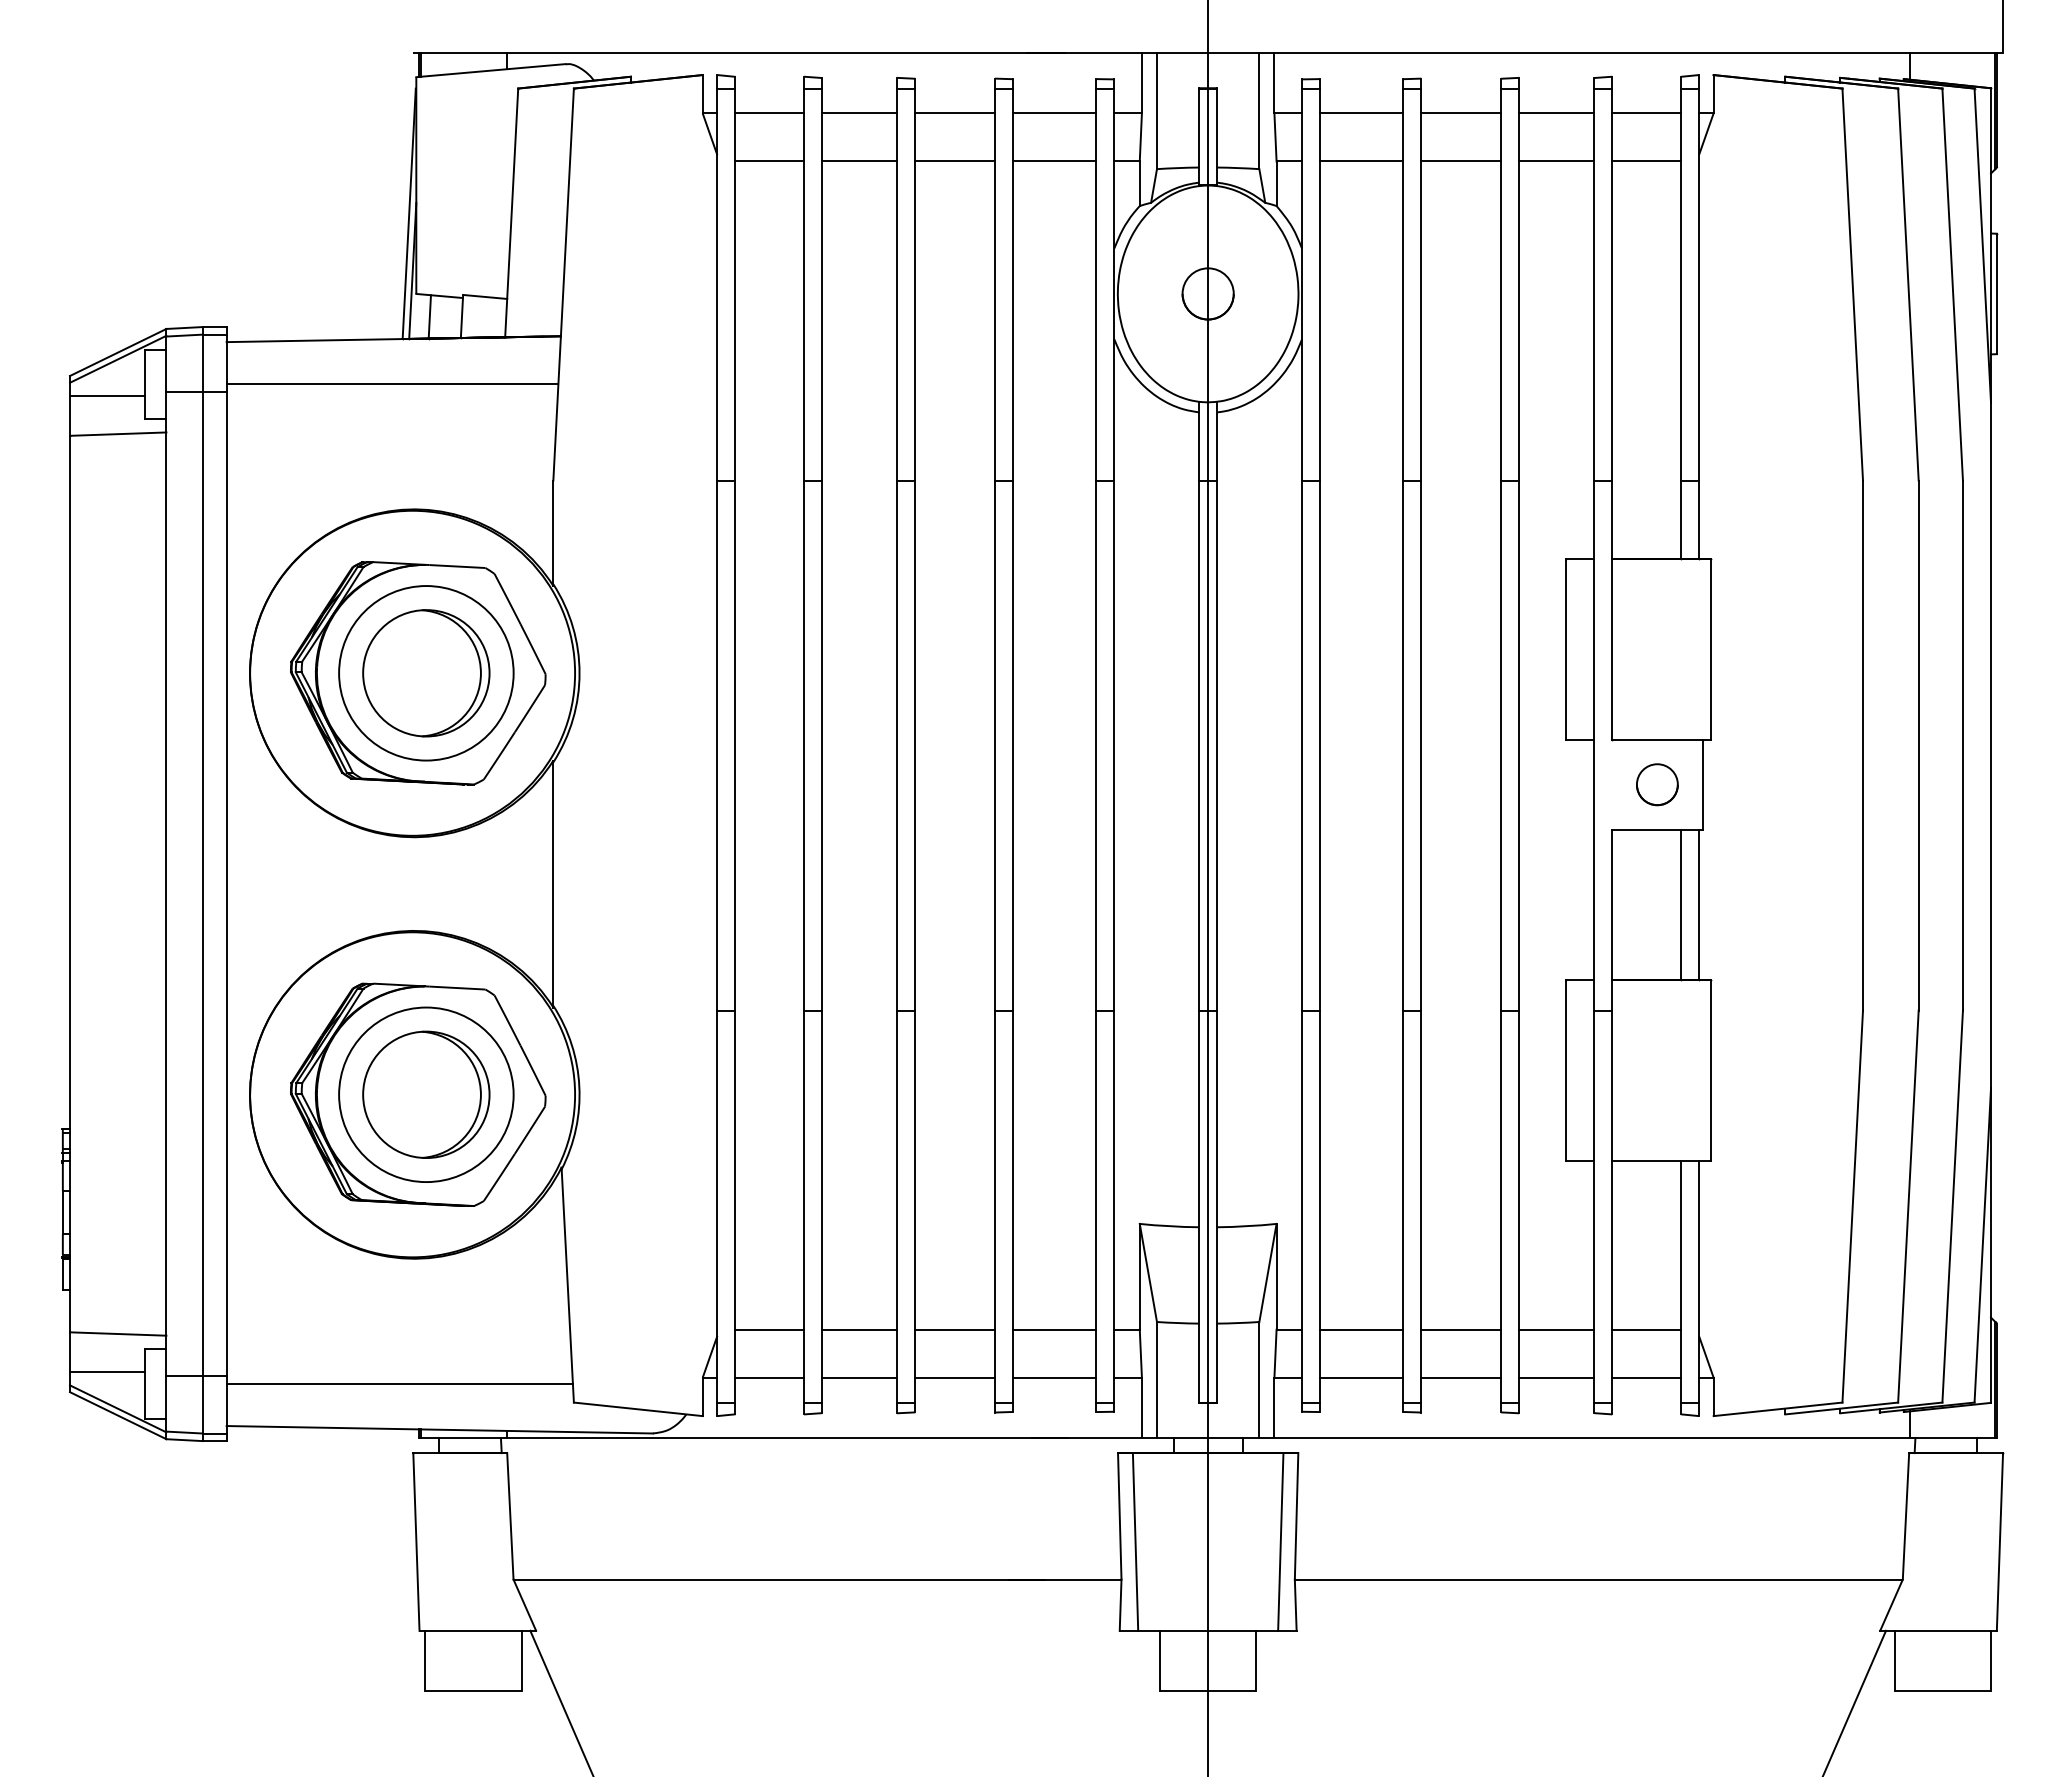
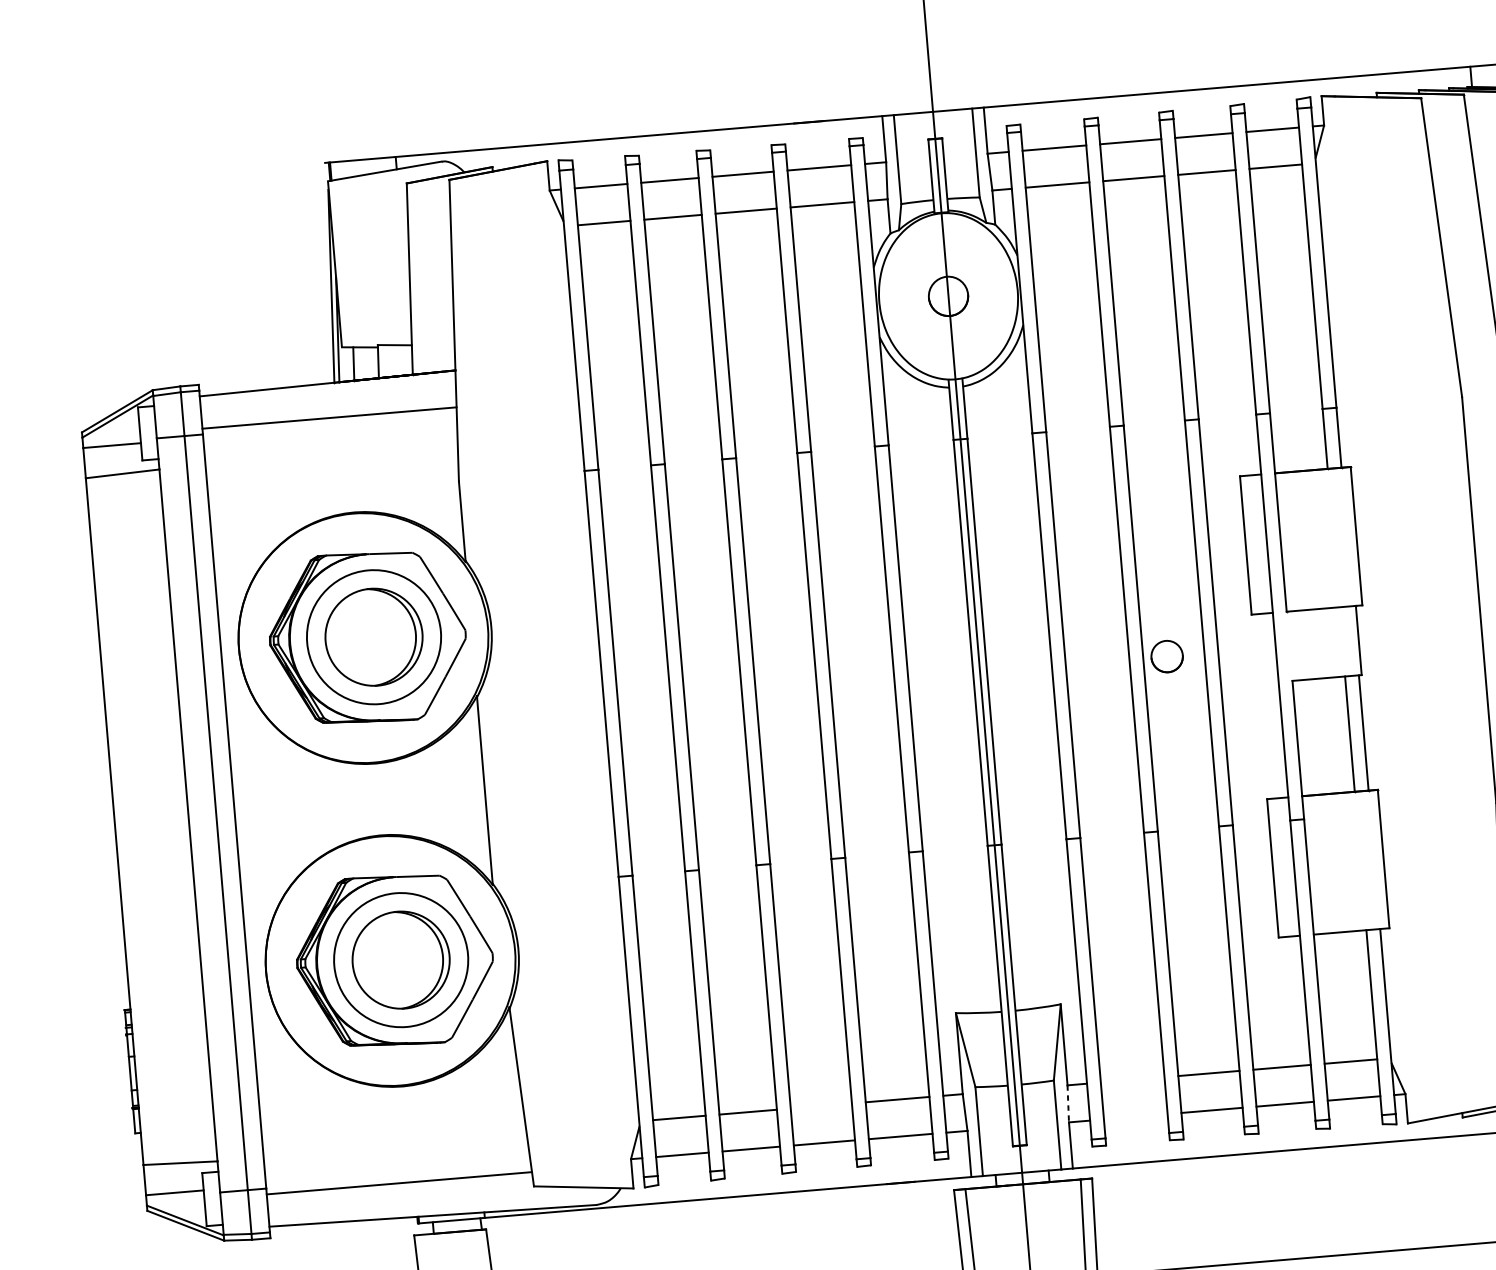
part: (1657, 784) -> (1167, 656), moved
line: (955, 1329) -> (821, 1105), removed
line: (1361, 1329) -> (1132, 1079), removed
line: (1275, 1354) -> (1068, 1104), solid -> dashed
line: (1361, 1377) -> (1135, 1116), removed

